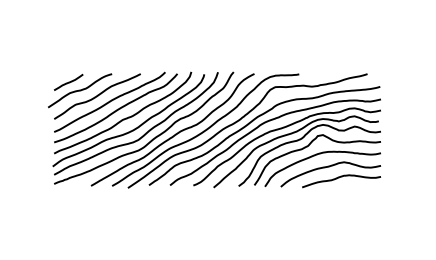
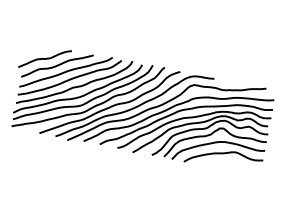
curve: (68, 81) -> (37, 50), removed
curve: (339, 178) -> (229, 164), removed

